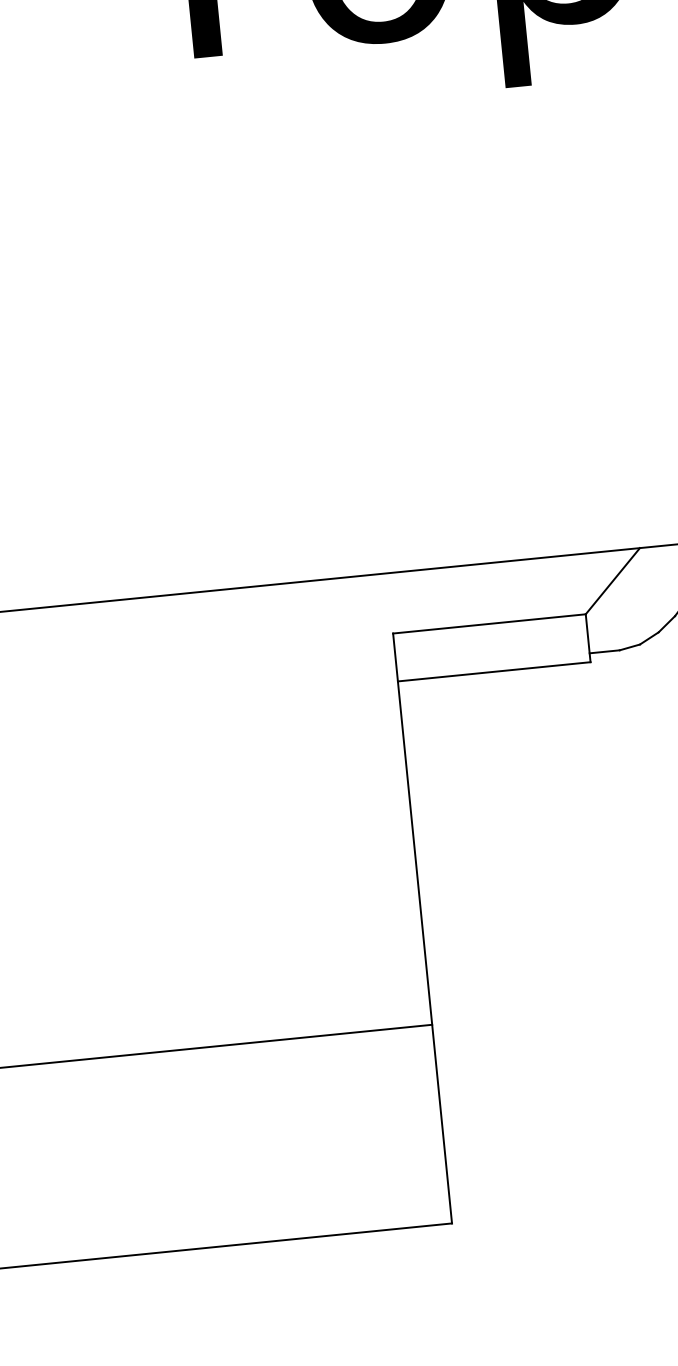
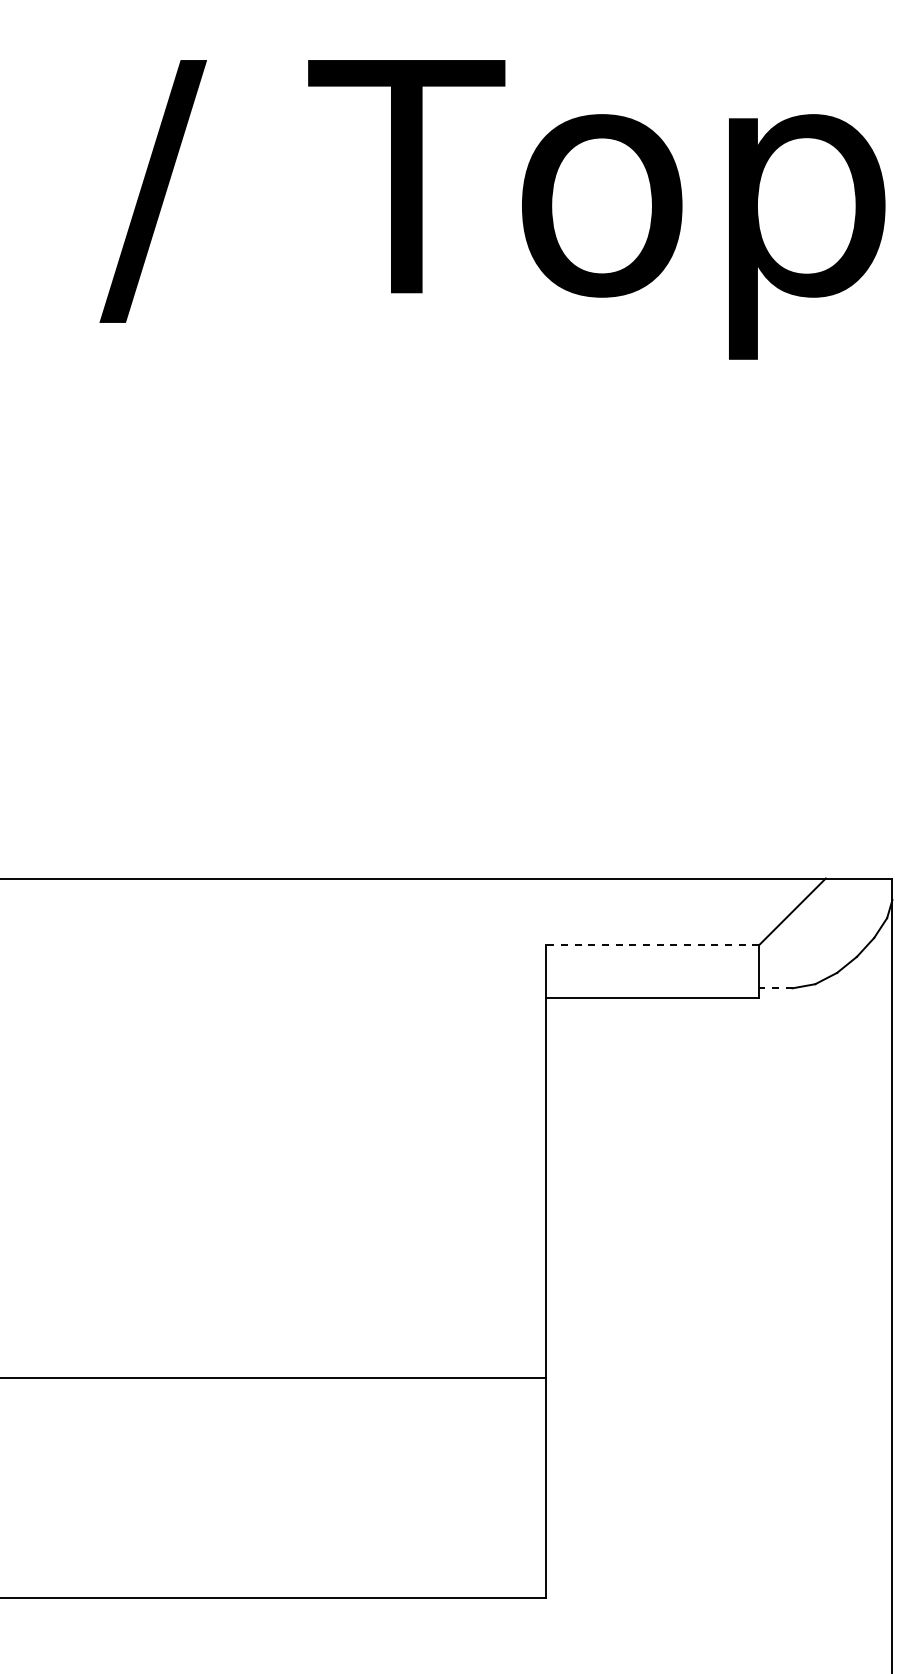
line: (489, 624) -> (652, 945), solid -> dashed
line: (604, 652) -> (775, 988), solid -> dashed

